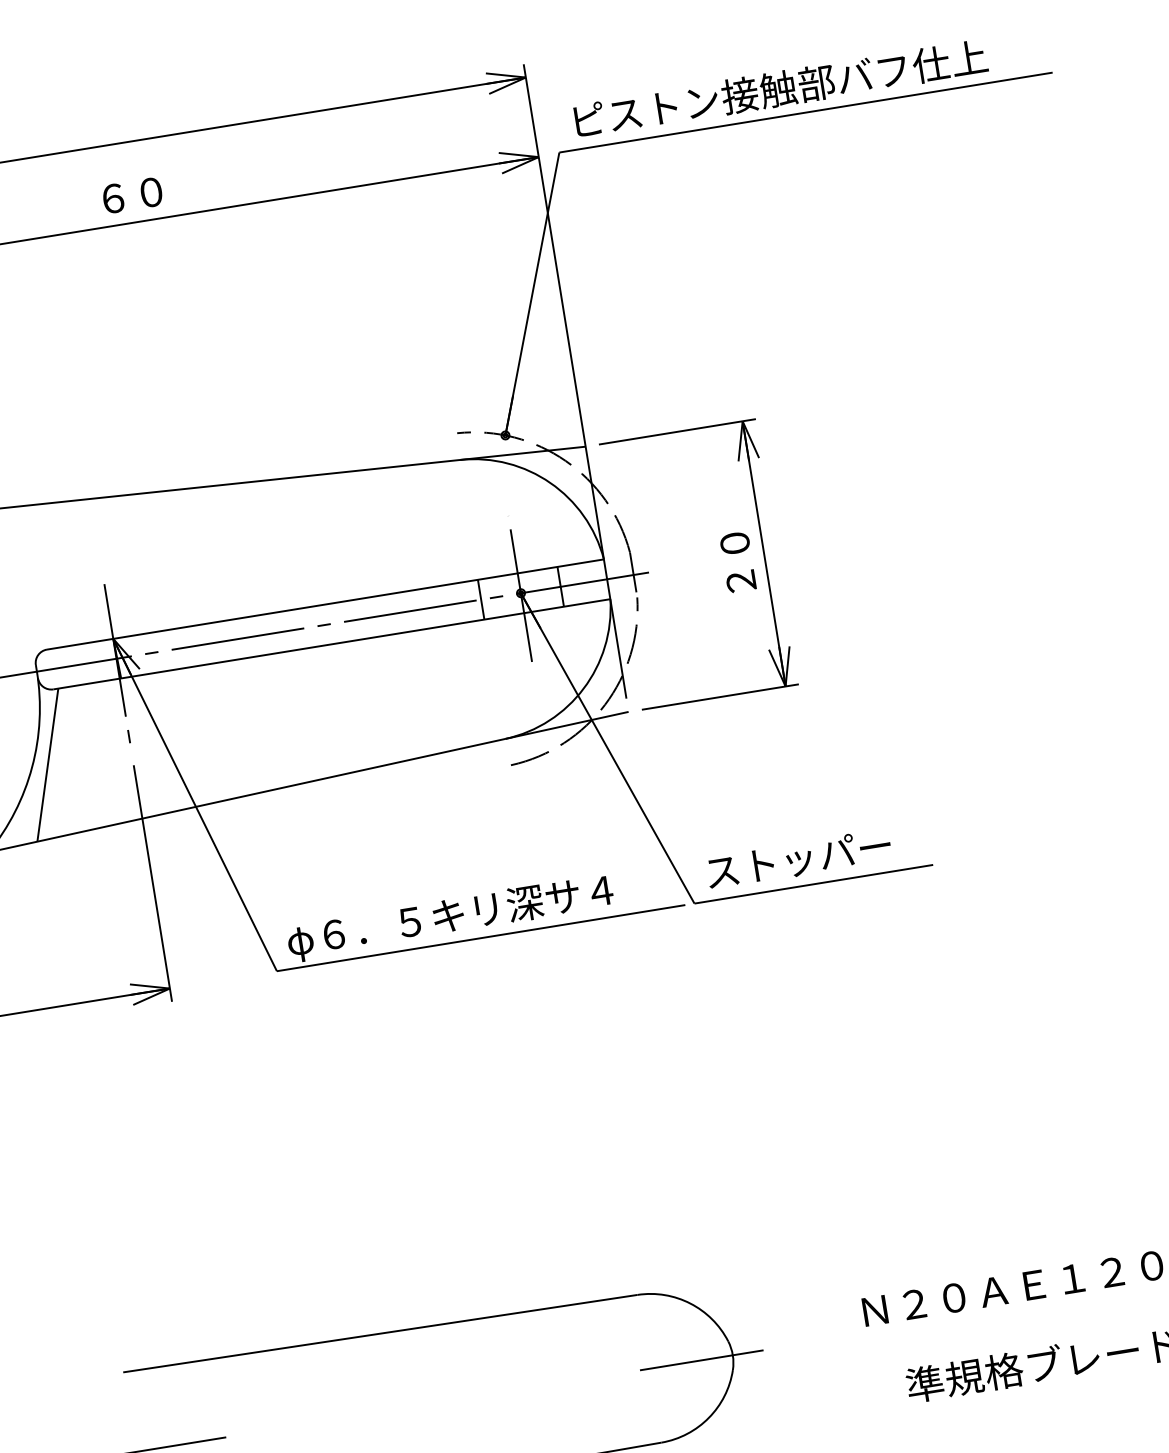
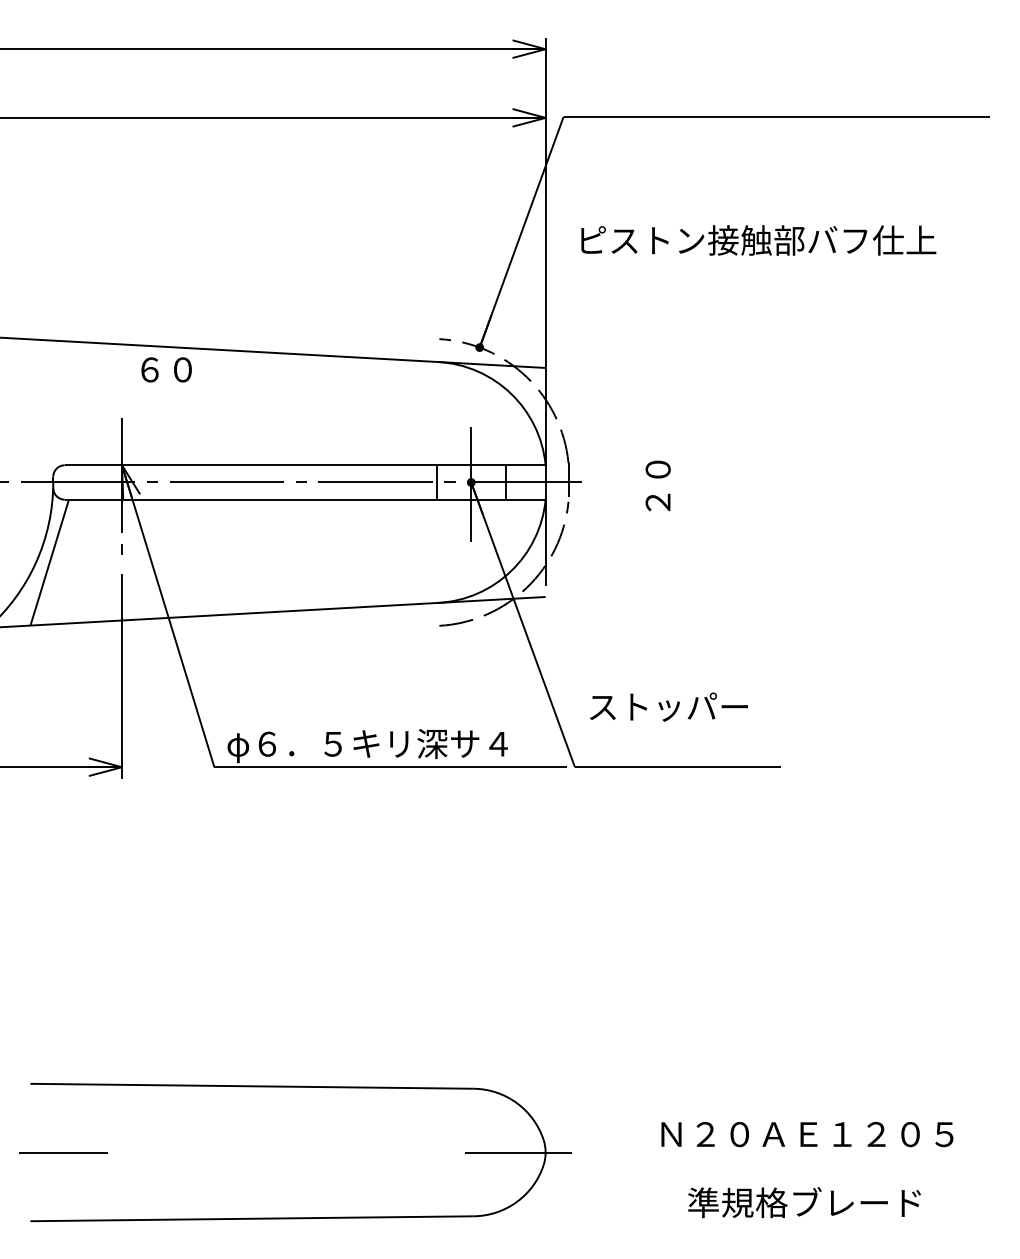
text: (780, 88) -> (758, 240), moved
text: (132, 195) -> (166, 369), moved
part: (763, 554) -> (680, 482), removed
text: (798, 858) -> (668, 706), moved

